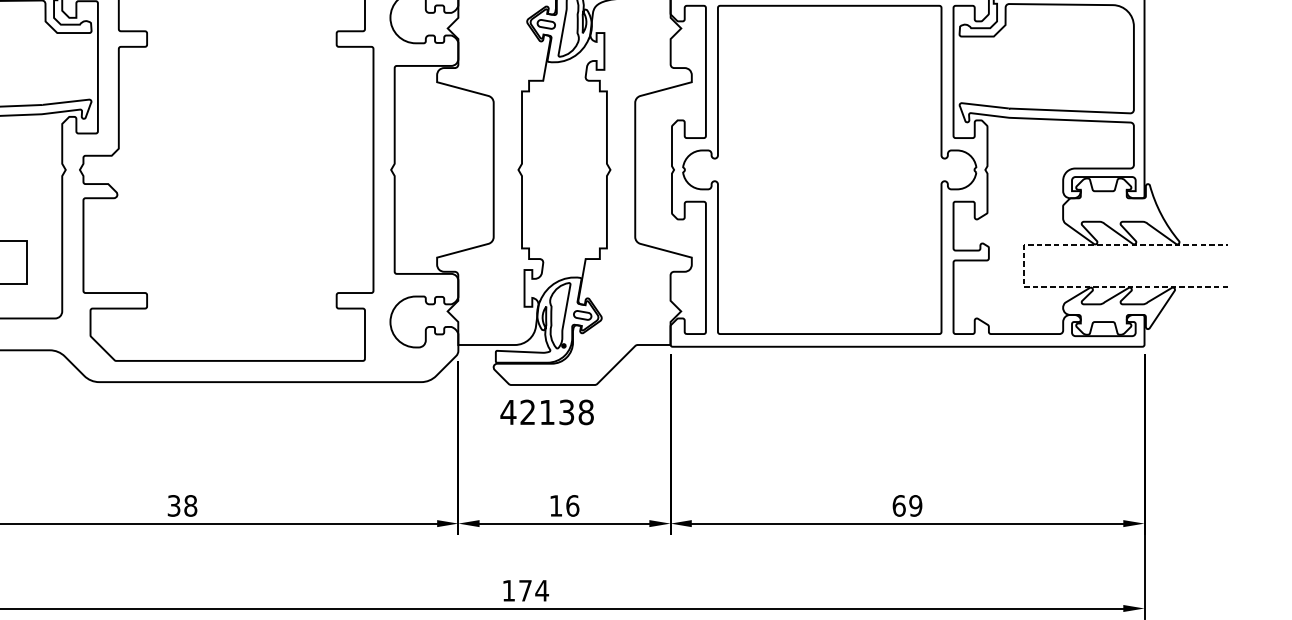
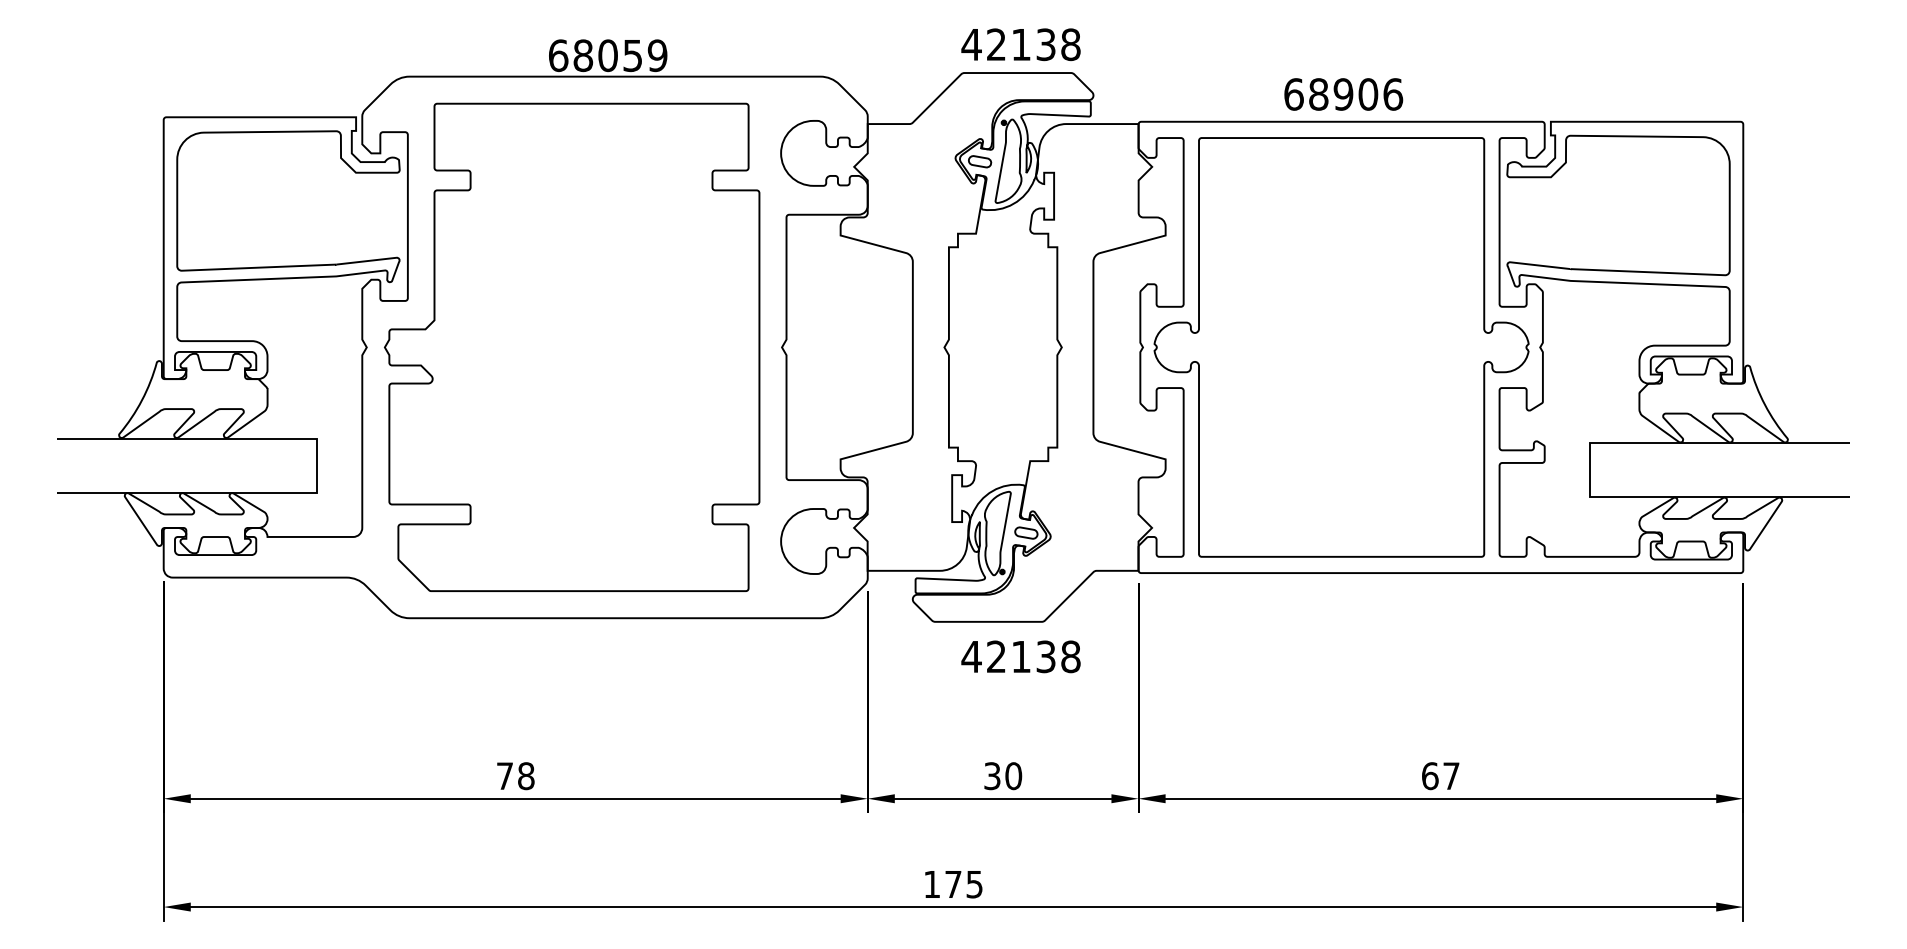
line: (1024, 265) -> (1589, 469), dashed -> solid
text: (546, 412) -> (1020, 656), moved
text: (173, 506) -> (504, 776), 38 -> 78
text: (564, 506) -> (1003, 776), 16 -> 30
text: (915, 506) -> (1451, 776), 69 -> 67
text: (542, 590) -> (974, 884), 174 -> 175

